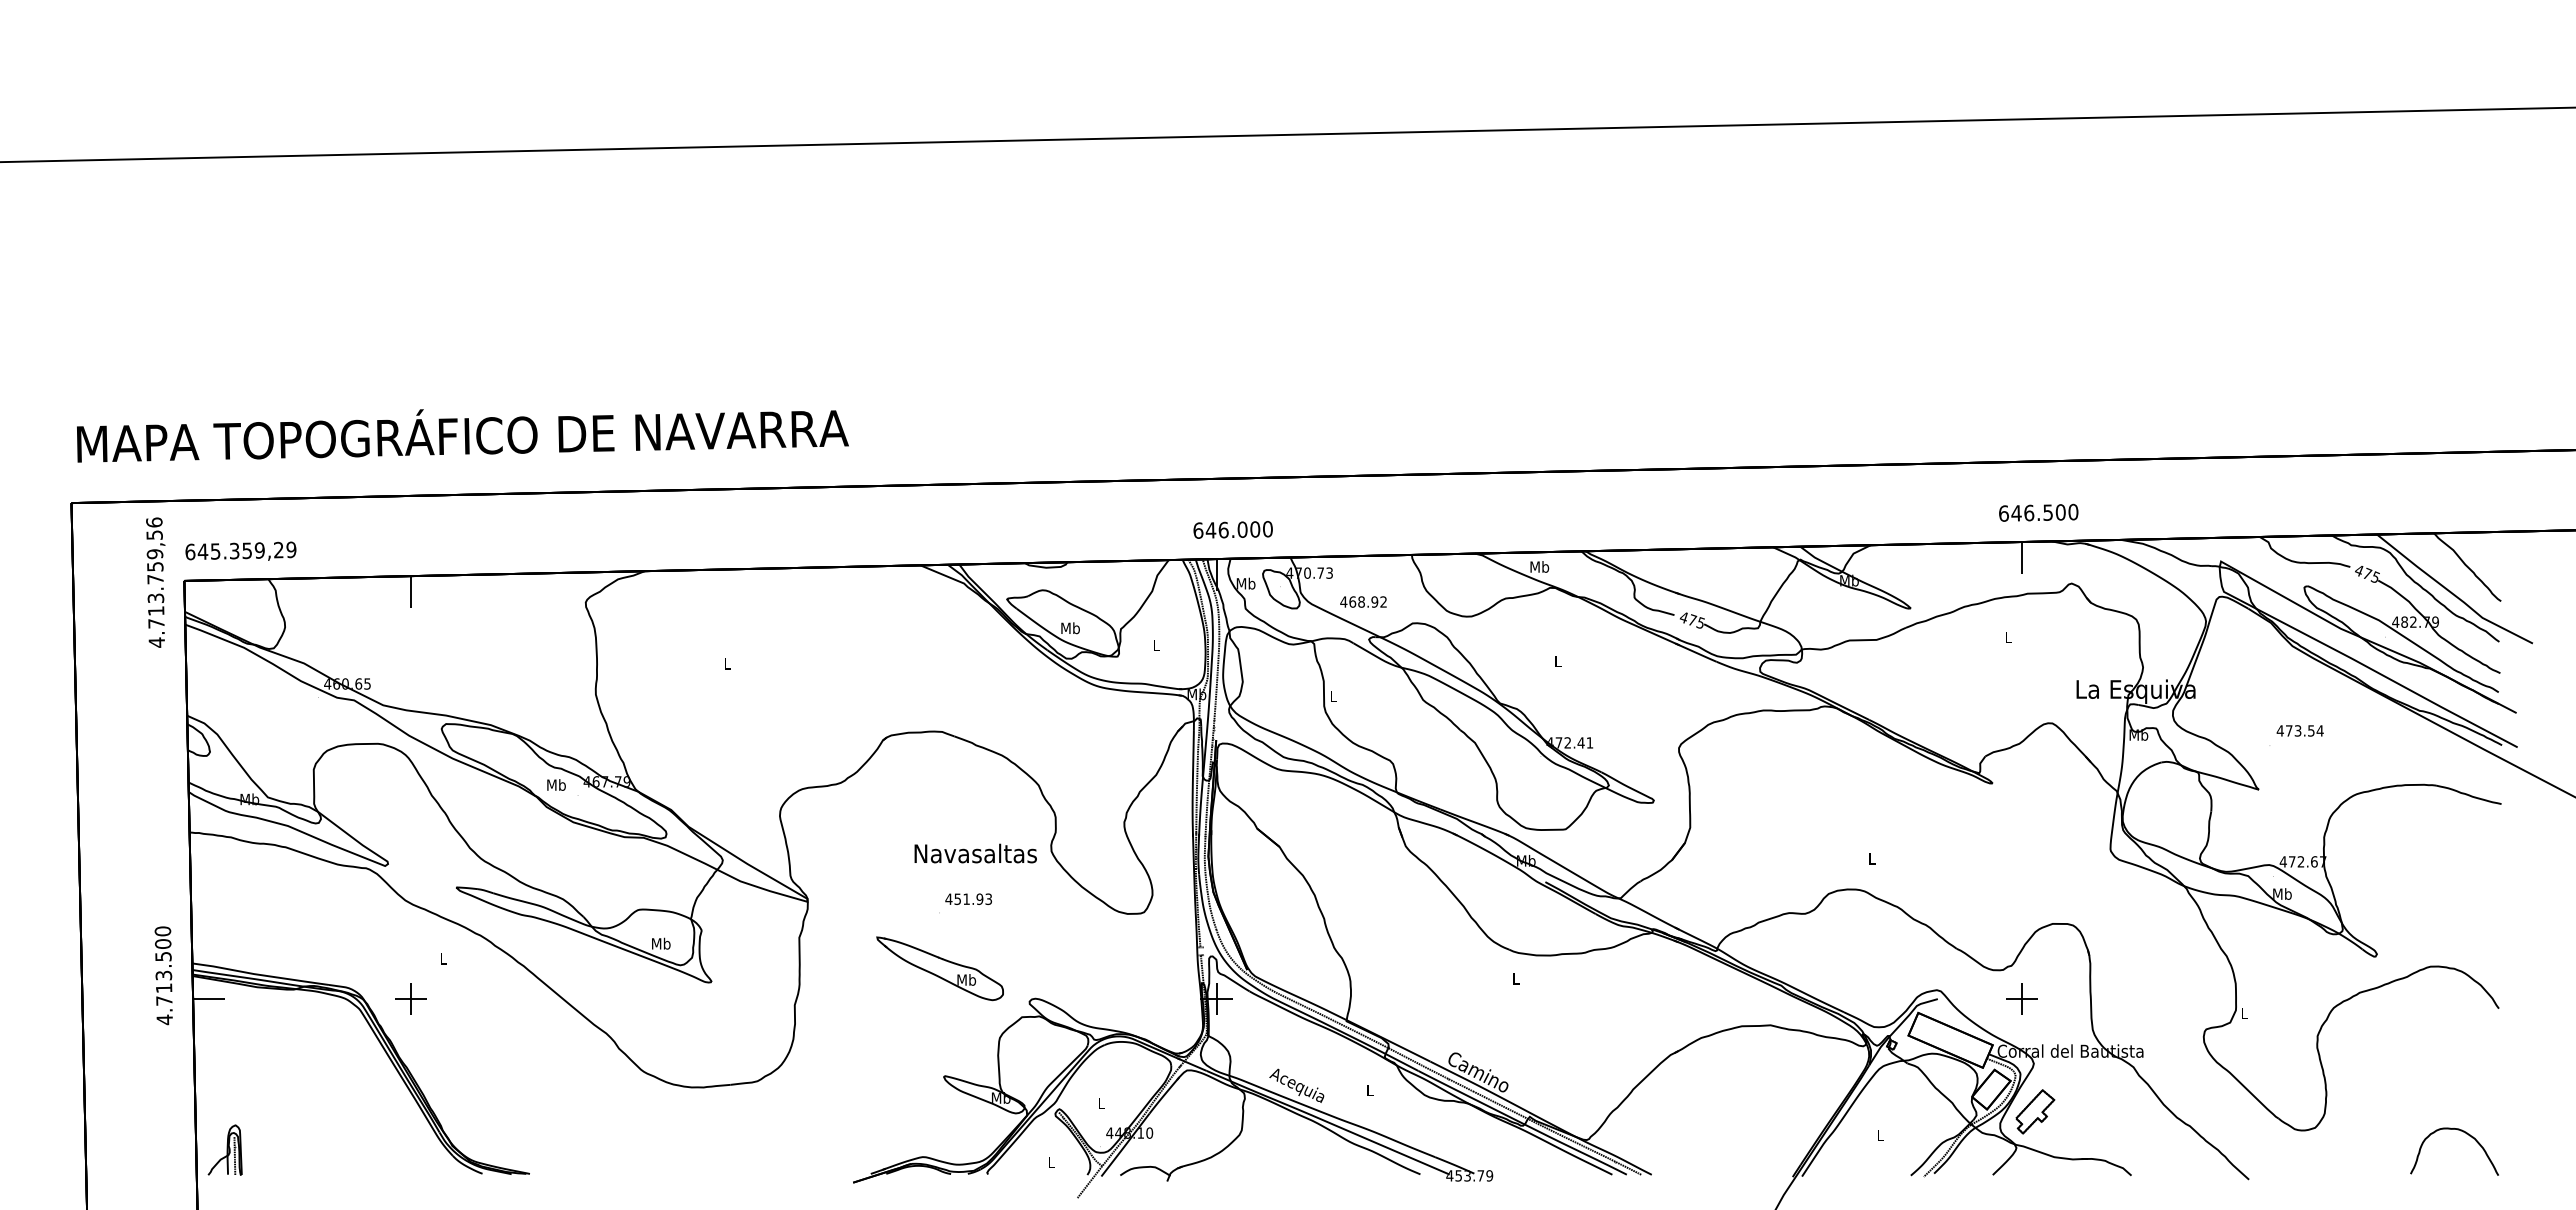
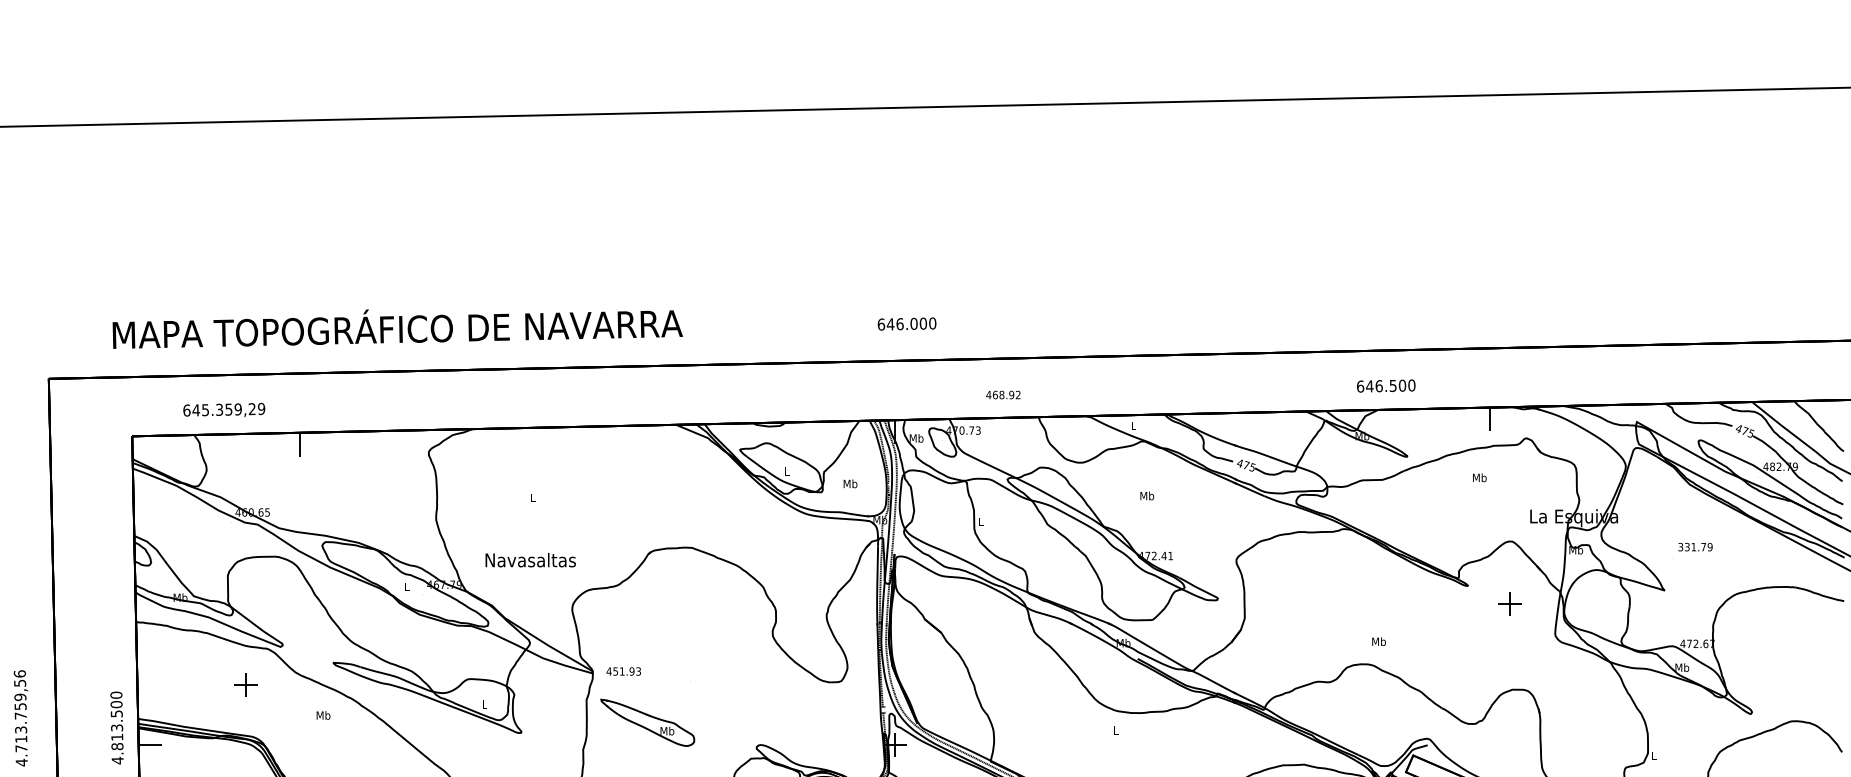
text: (462, 435) -> (397, 328), moved
text: (2038, 512) -> (1386, 385), moved
text: (1232, 529) -> (906, 323), moved
text: (240, 550) -> (223, 409), moved
text: (1539, 566) -> (1133, 425), Mb -> L
text: (155, 582) -> (20, 718), moved
text: (1363, 601) -> (1003, 394), moved
text: (1070, 628) -> (786, 471), Mb -> L
text: (2008, 636) -> (1479, 477), L -> Mb
text: (1156, 645) -> (850, 484), L -> Mb
text: (1558, 661) -> (1147, 495), L -> Mb
text: (2299, 730) -> (1694, 546), 473.54 -> 331.79
text: (556, 784) -> (407, 586), Mb -> L
text: (975, 853) -> (530, 560), moved
text: (1871, 858) -> (1378, 641), L -> Mb
text: (968, 898) -> (623, 670), moved
text: (661, 943) -> (484, 704), Mb -> L
text: (443, 958) -> (323, 715), L -> Mb
part: (939, 968) -> (647, 722), moved
part: (410, 998) -> (245, 684), moved
part: (2021, 998) -> (1509, 603), moved
text: (164, 1000) -> (117, 746), 4.713.500 -> 4.813.500

